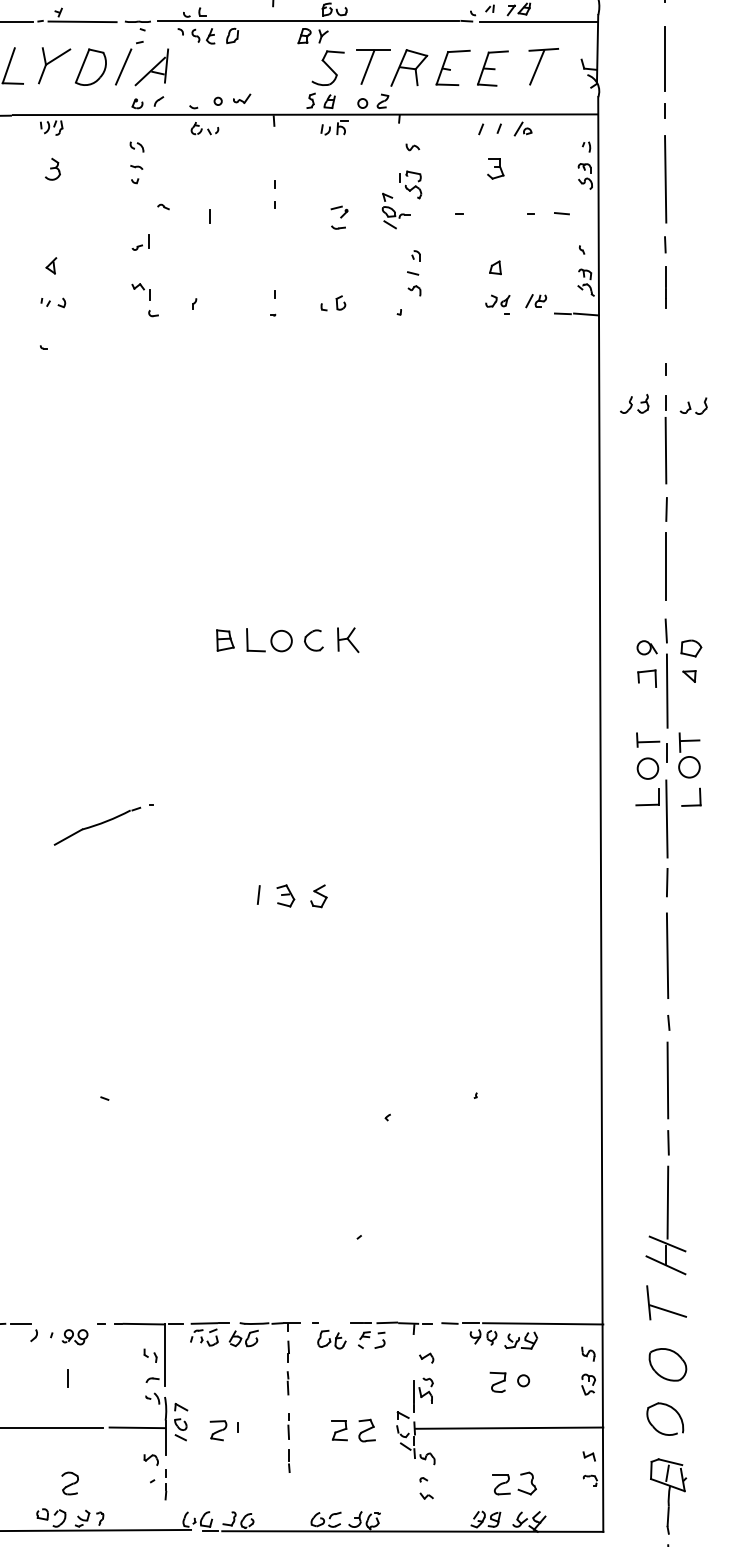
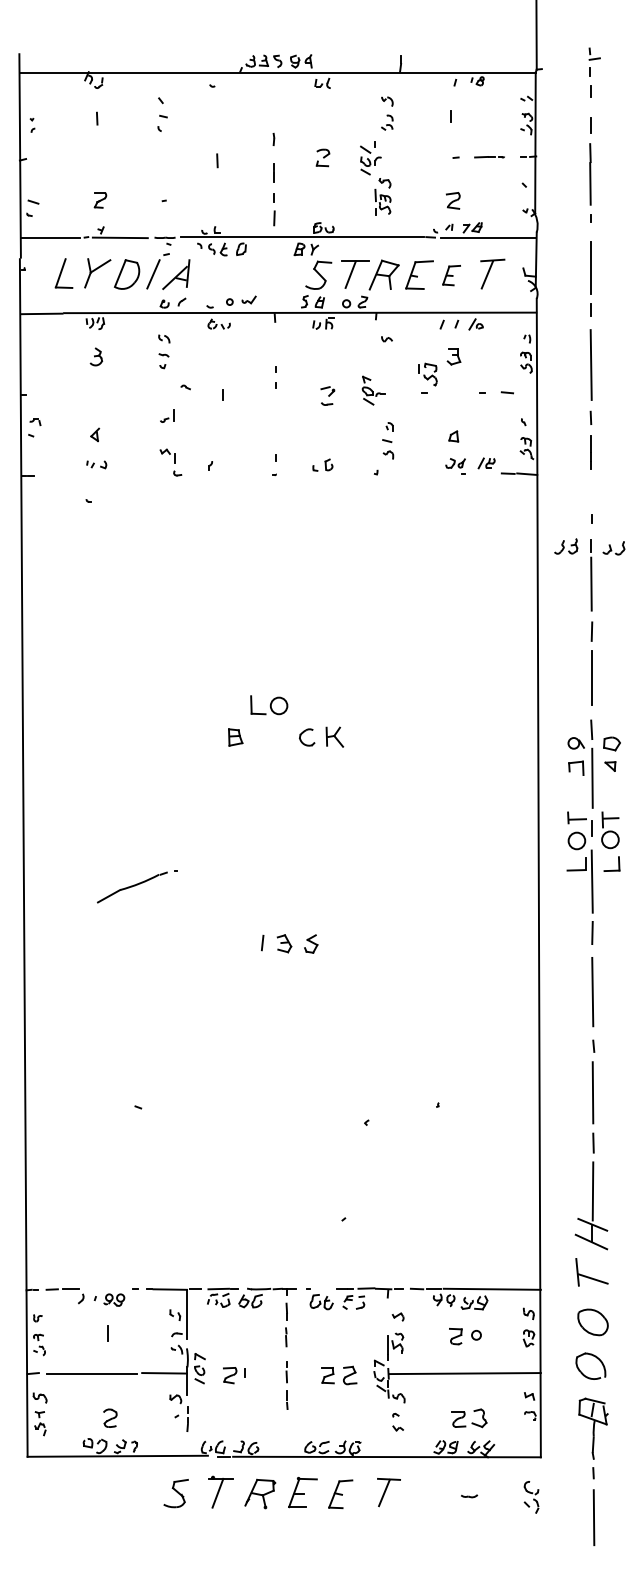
part: (492, 68) -> (451, 275), size x0.7
part: (409, 184) -> (427, 374), moved
part: (269, 640) -> (269, 705), moved

